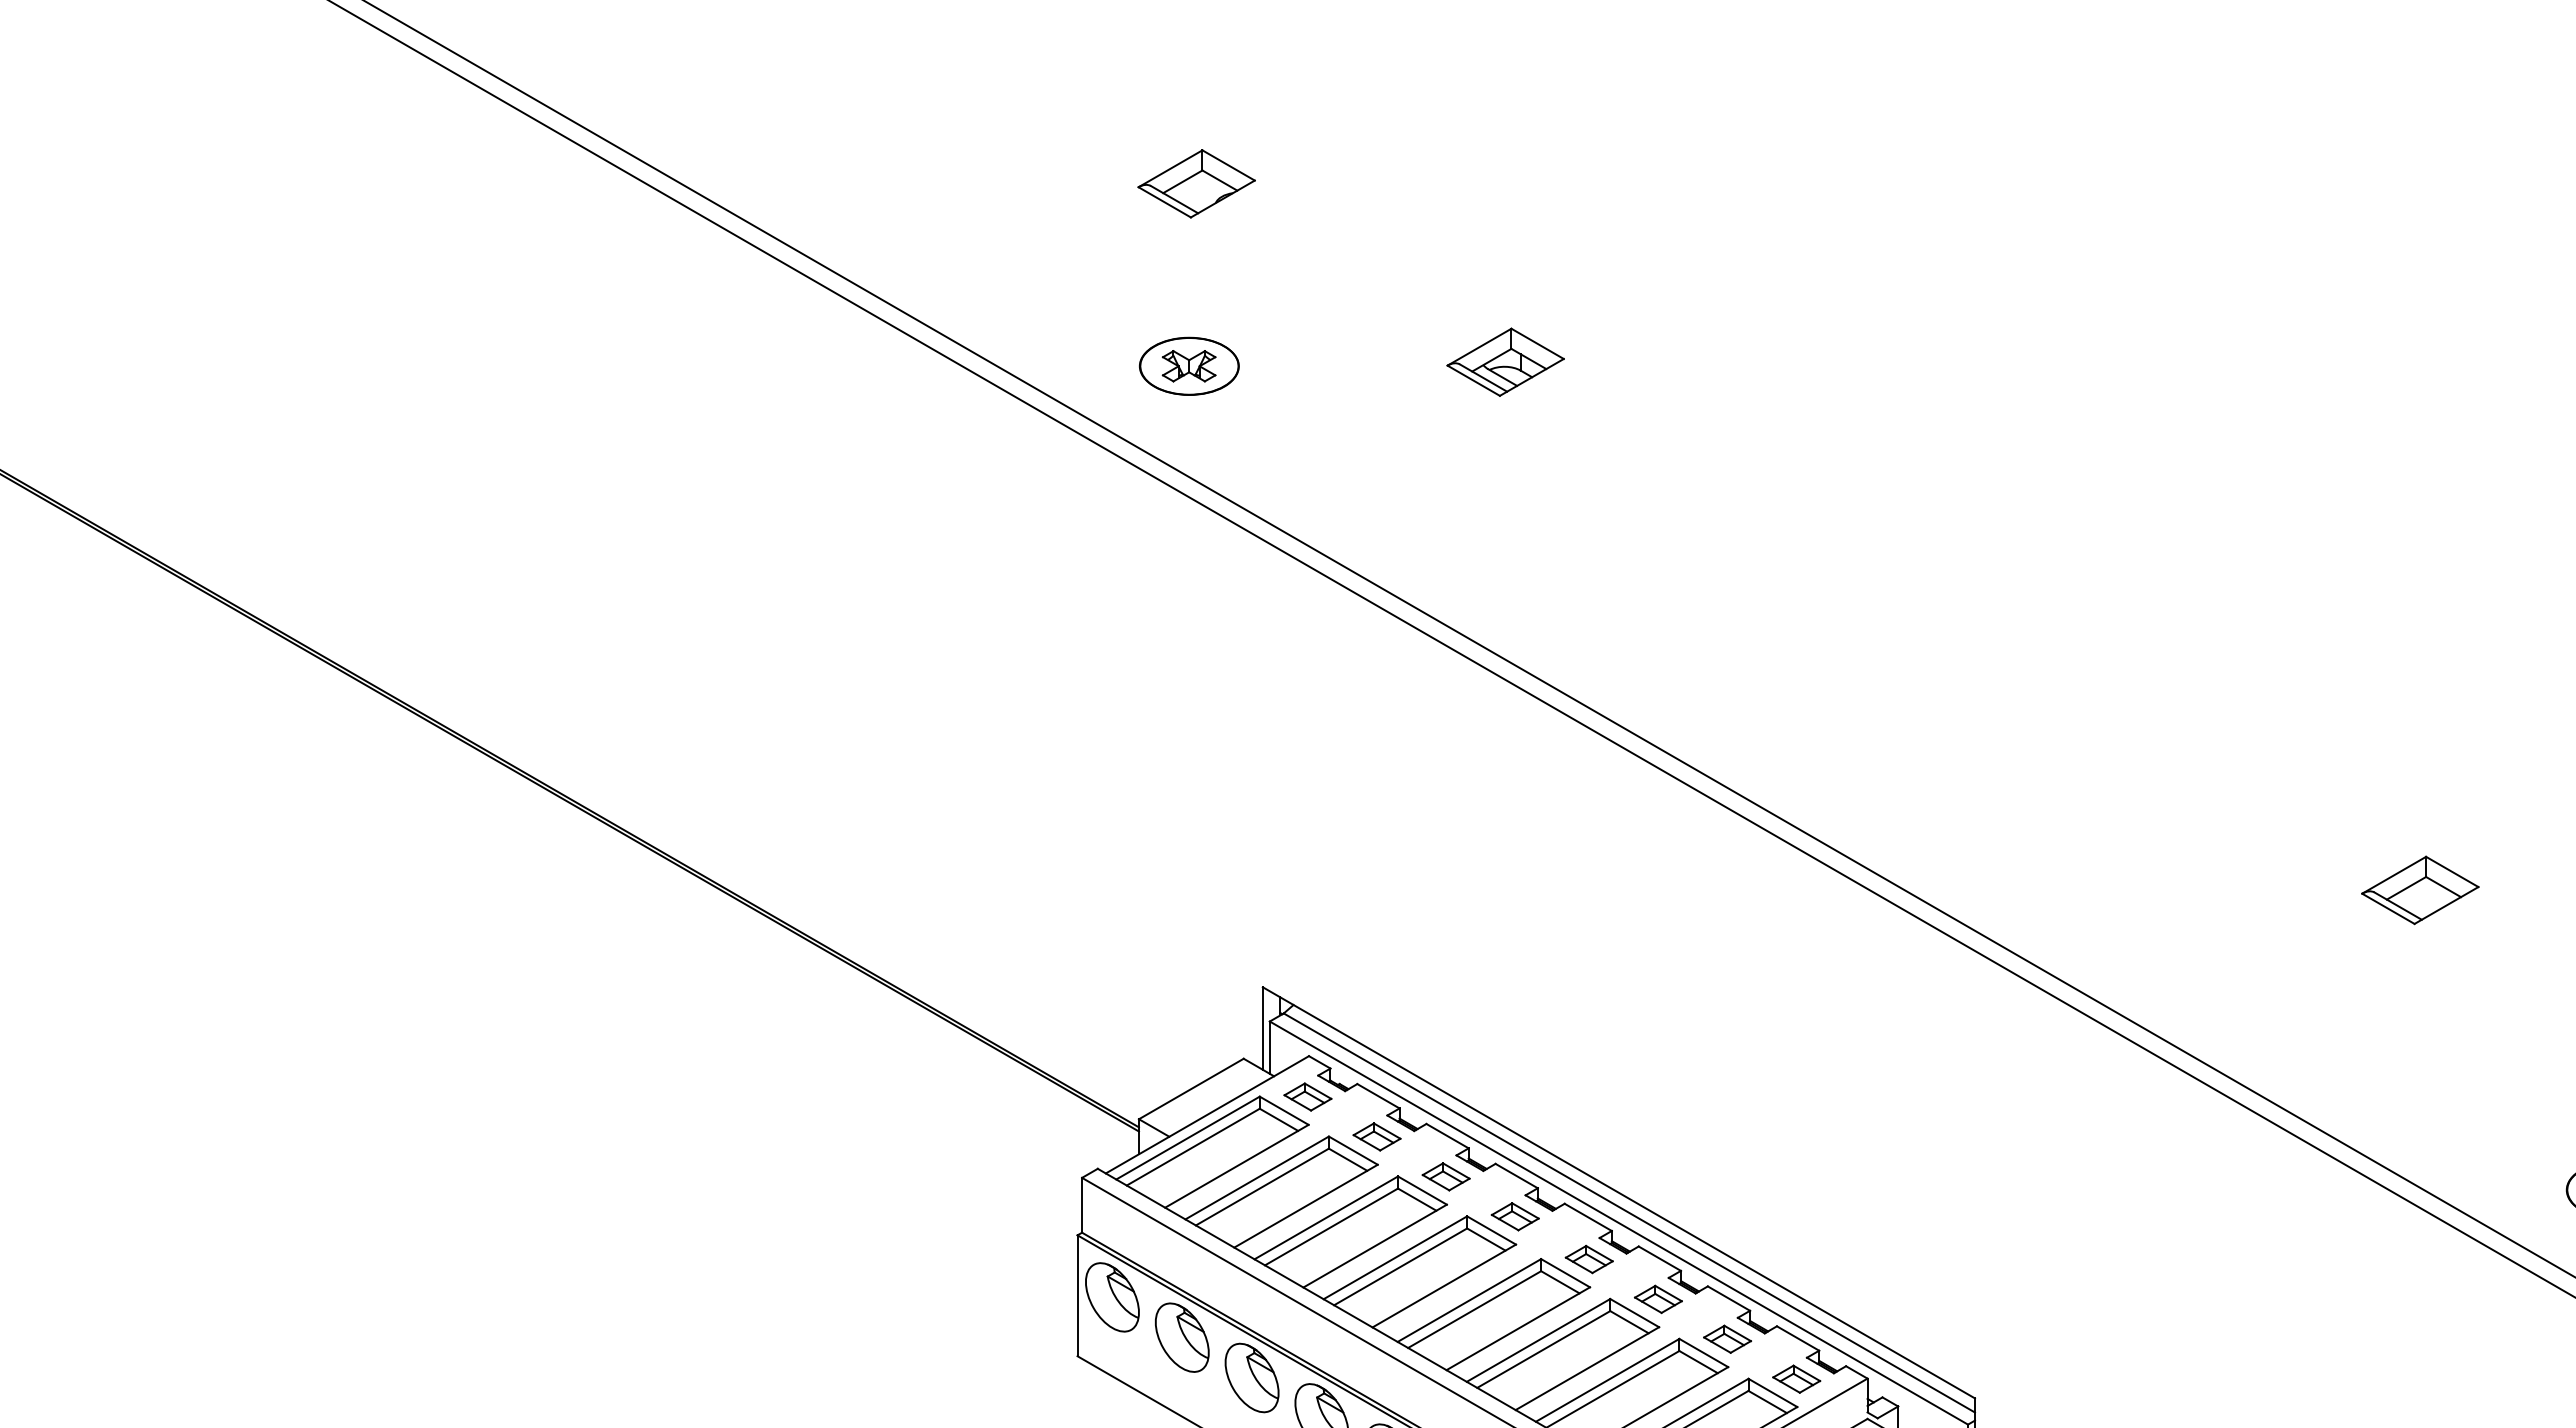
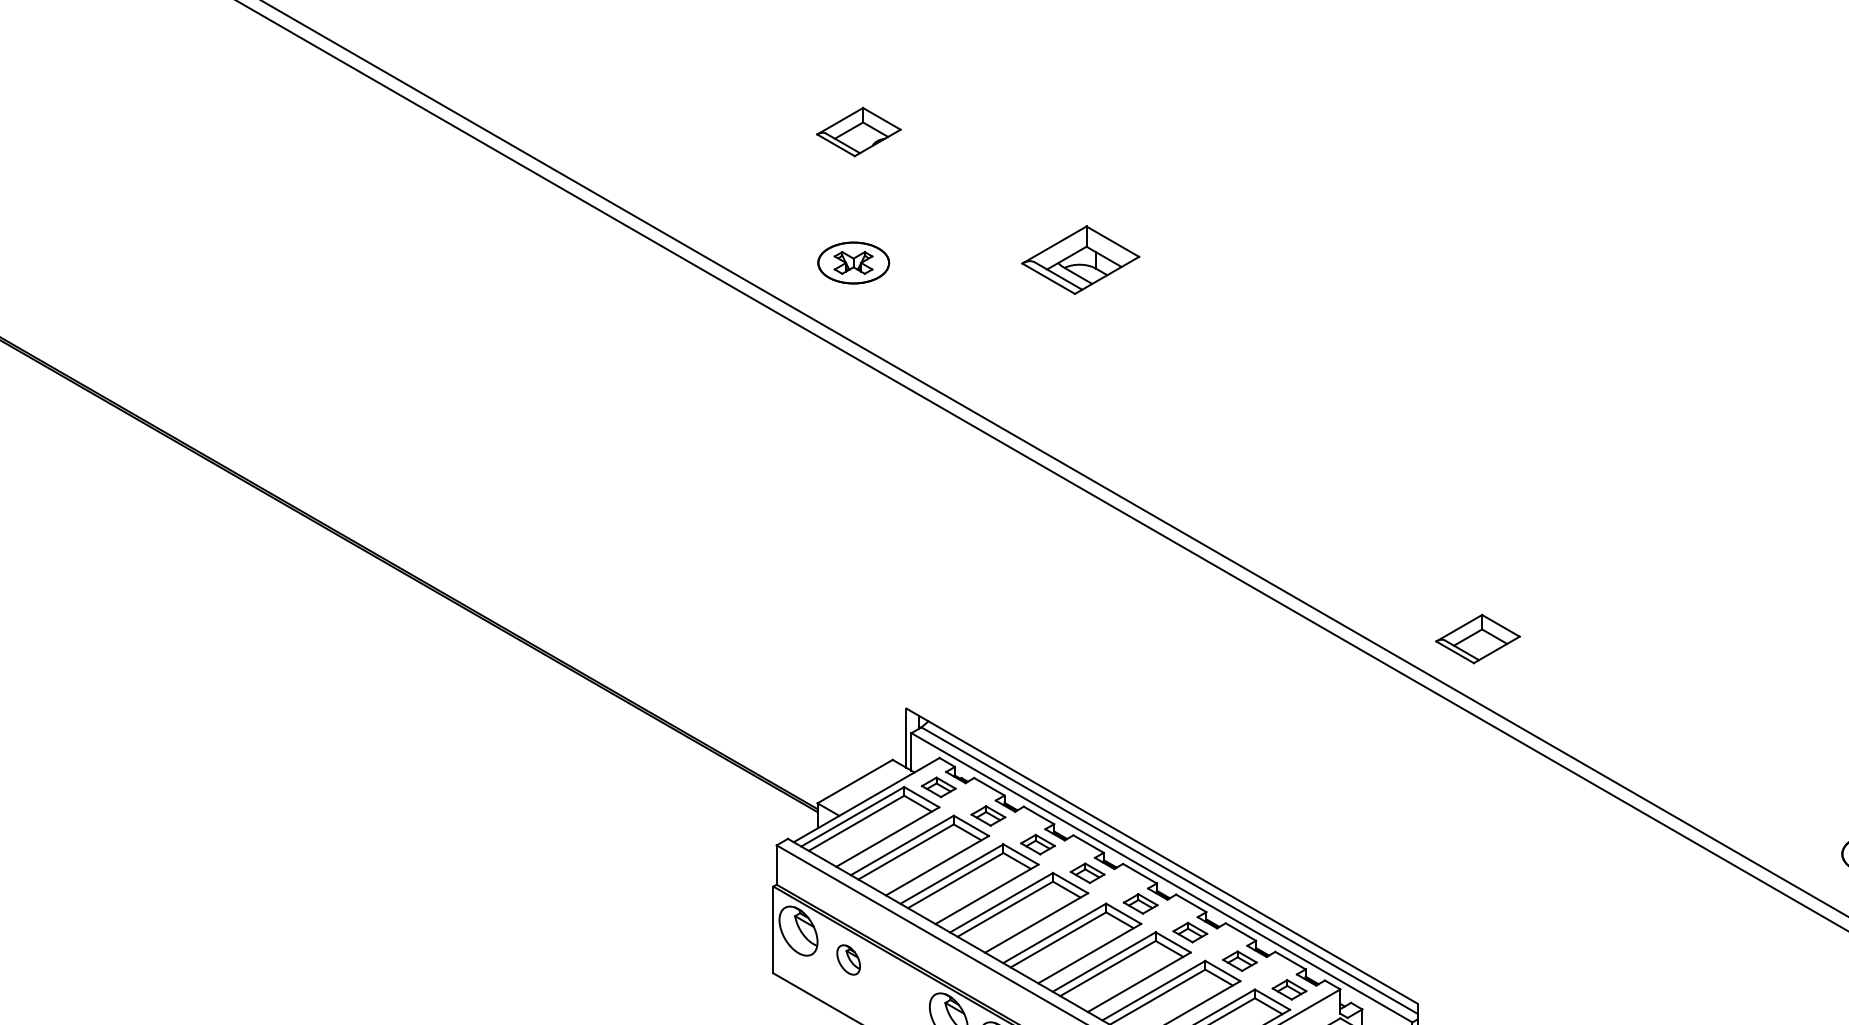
part: (1505, 361) -> (1080, 259), size x1.4
part: (2420, 890) -> (1478, 639), moved
part: (1182, 1337) -> (848, 959), size x0.6
part: (1251, 1377) -> (898, 988), removed

